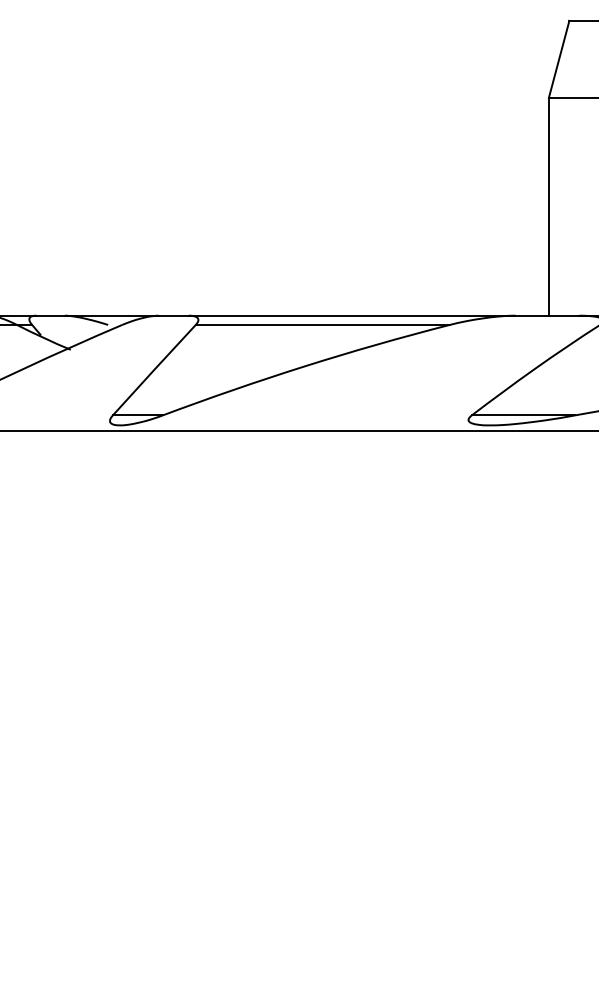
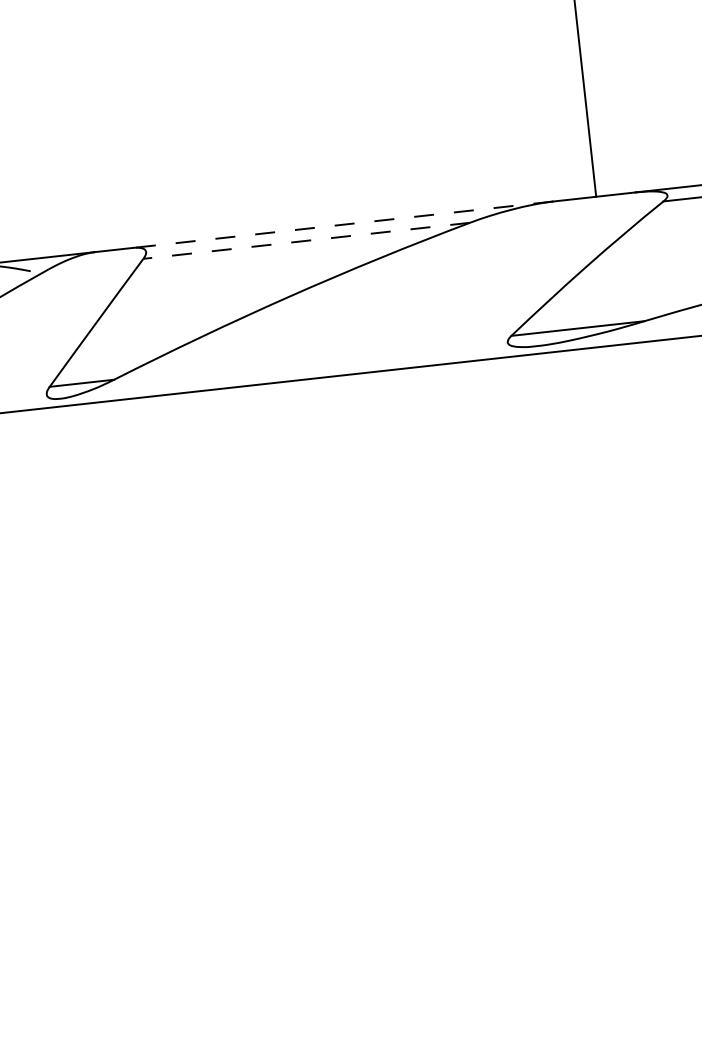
line: (351, 315) -> (342, 224), solid -> dashed
line: (322, 324) -> (306, 240), solid -> dashed

